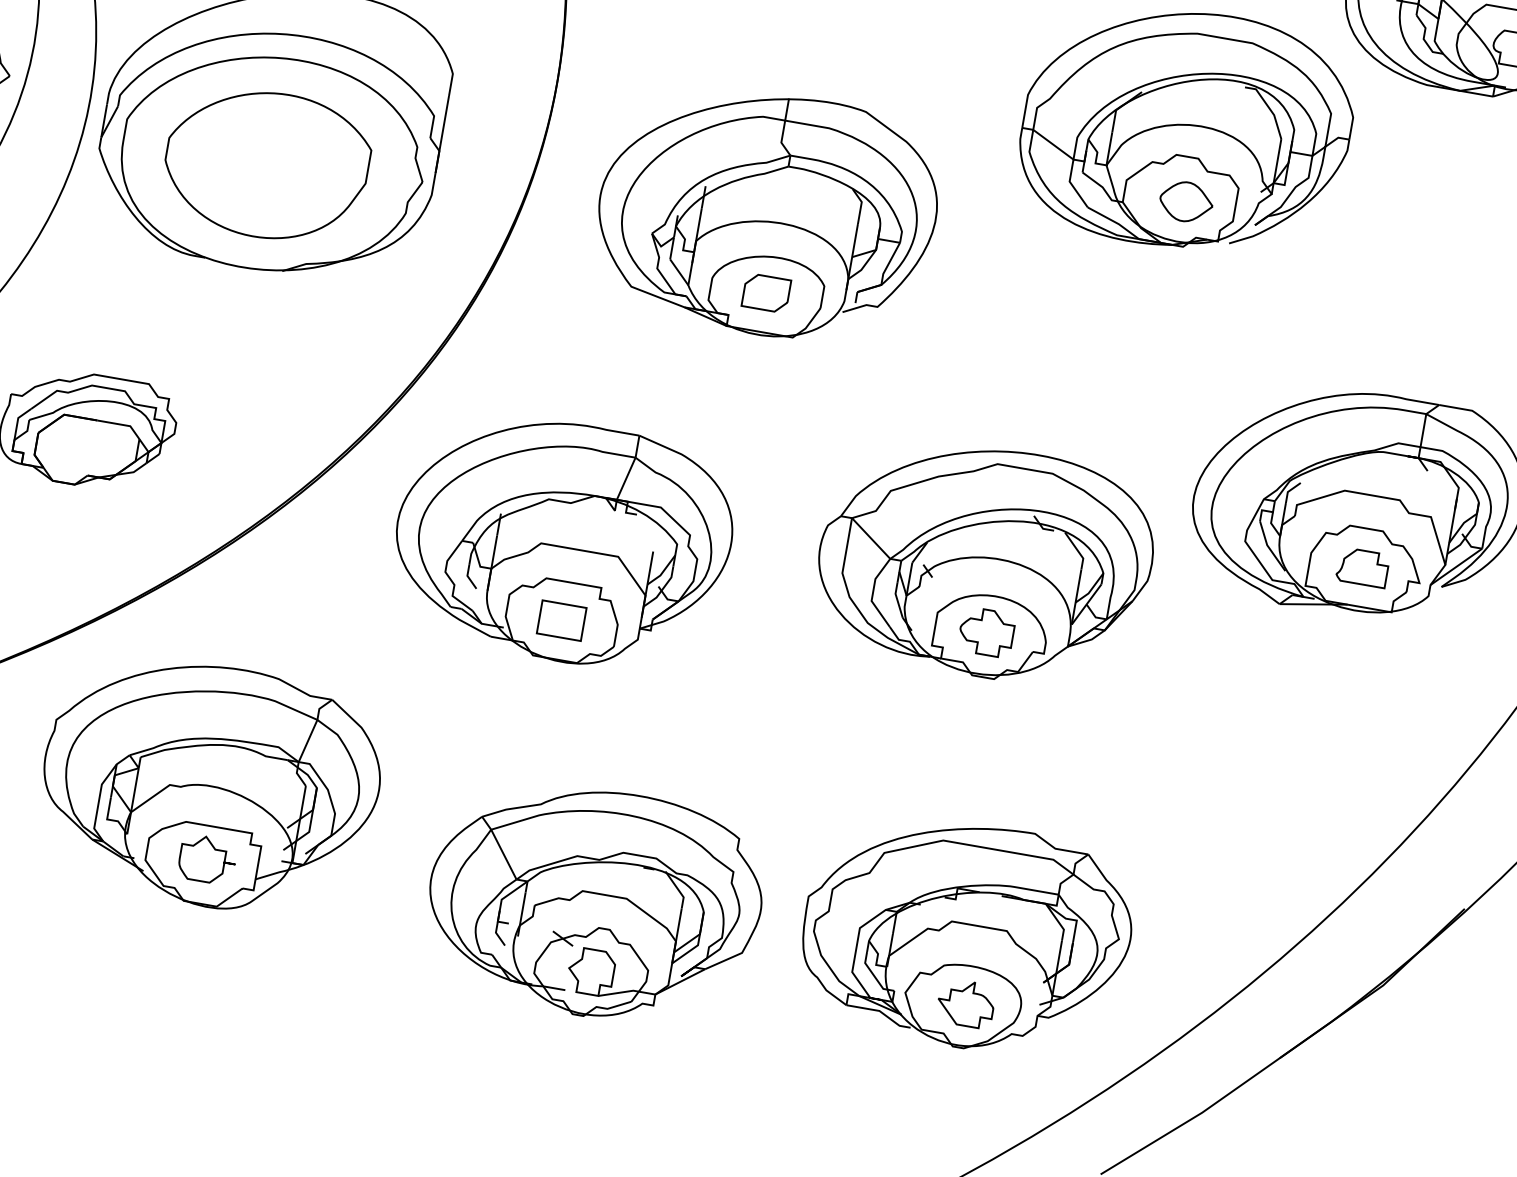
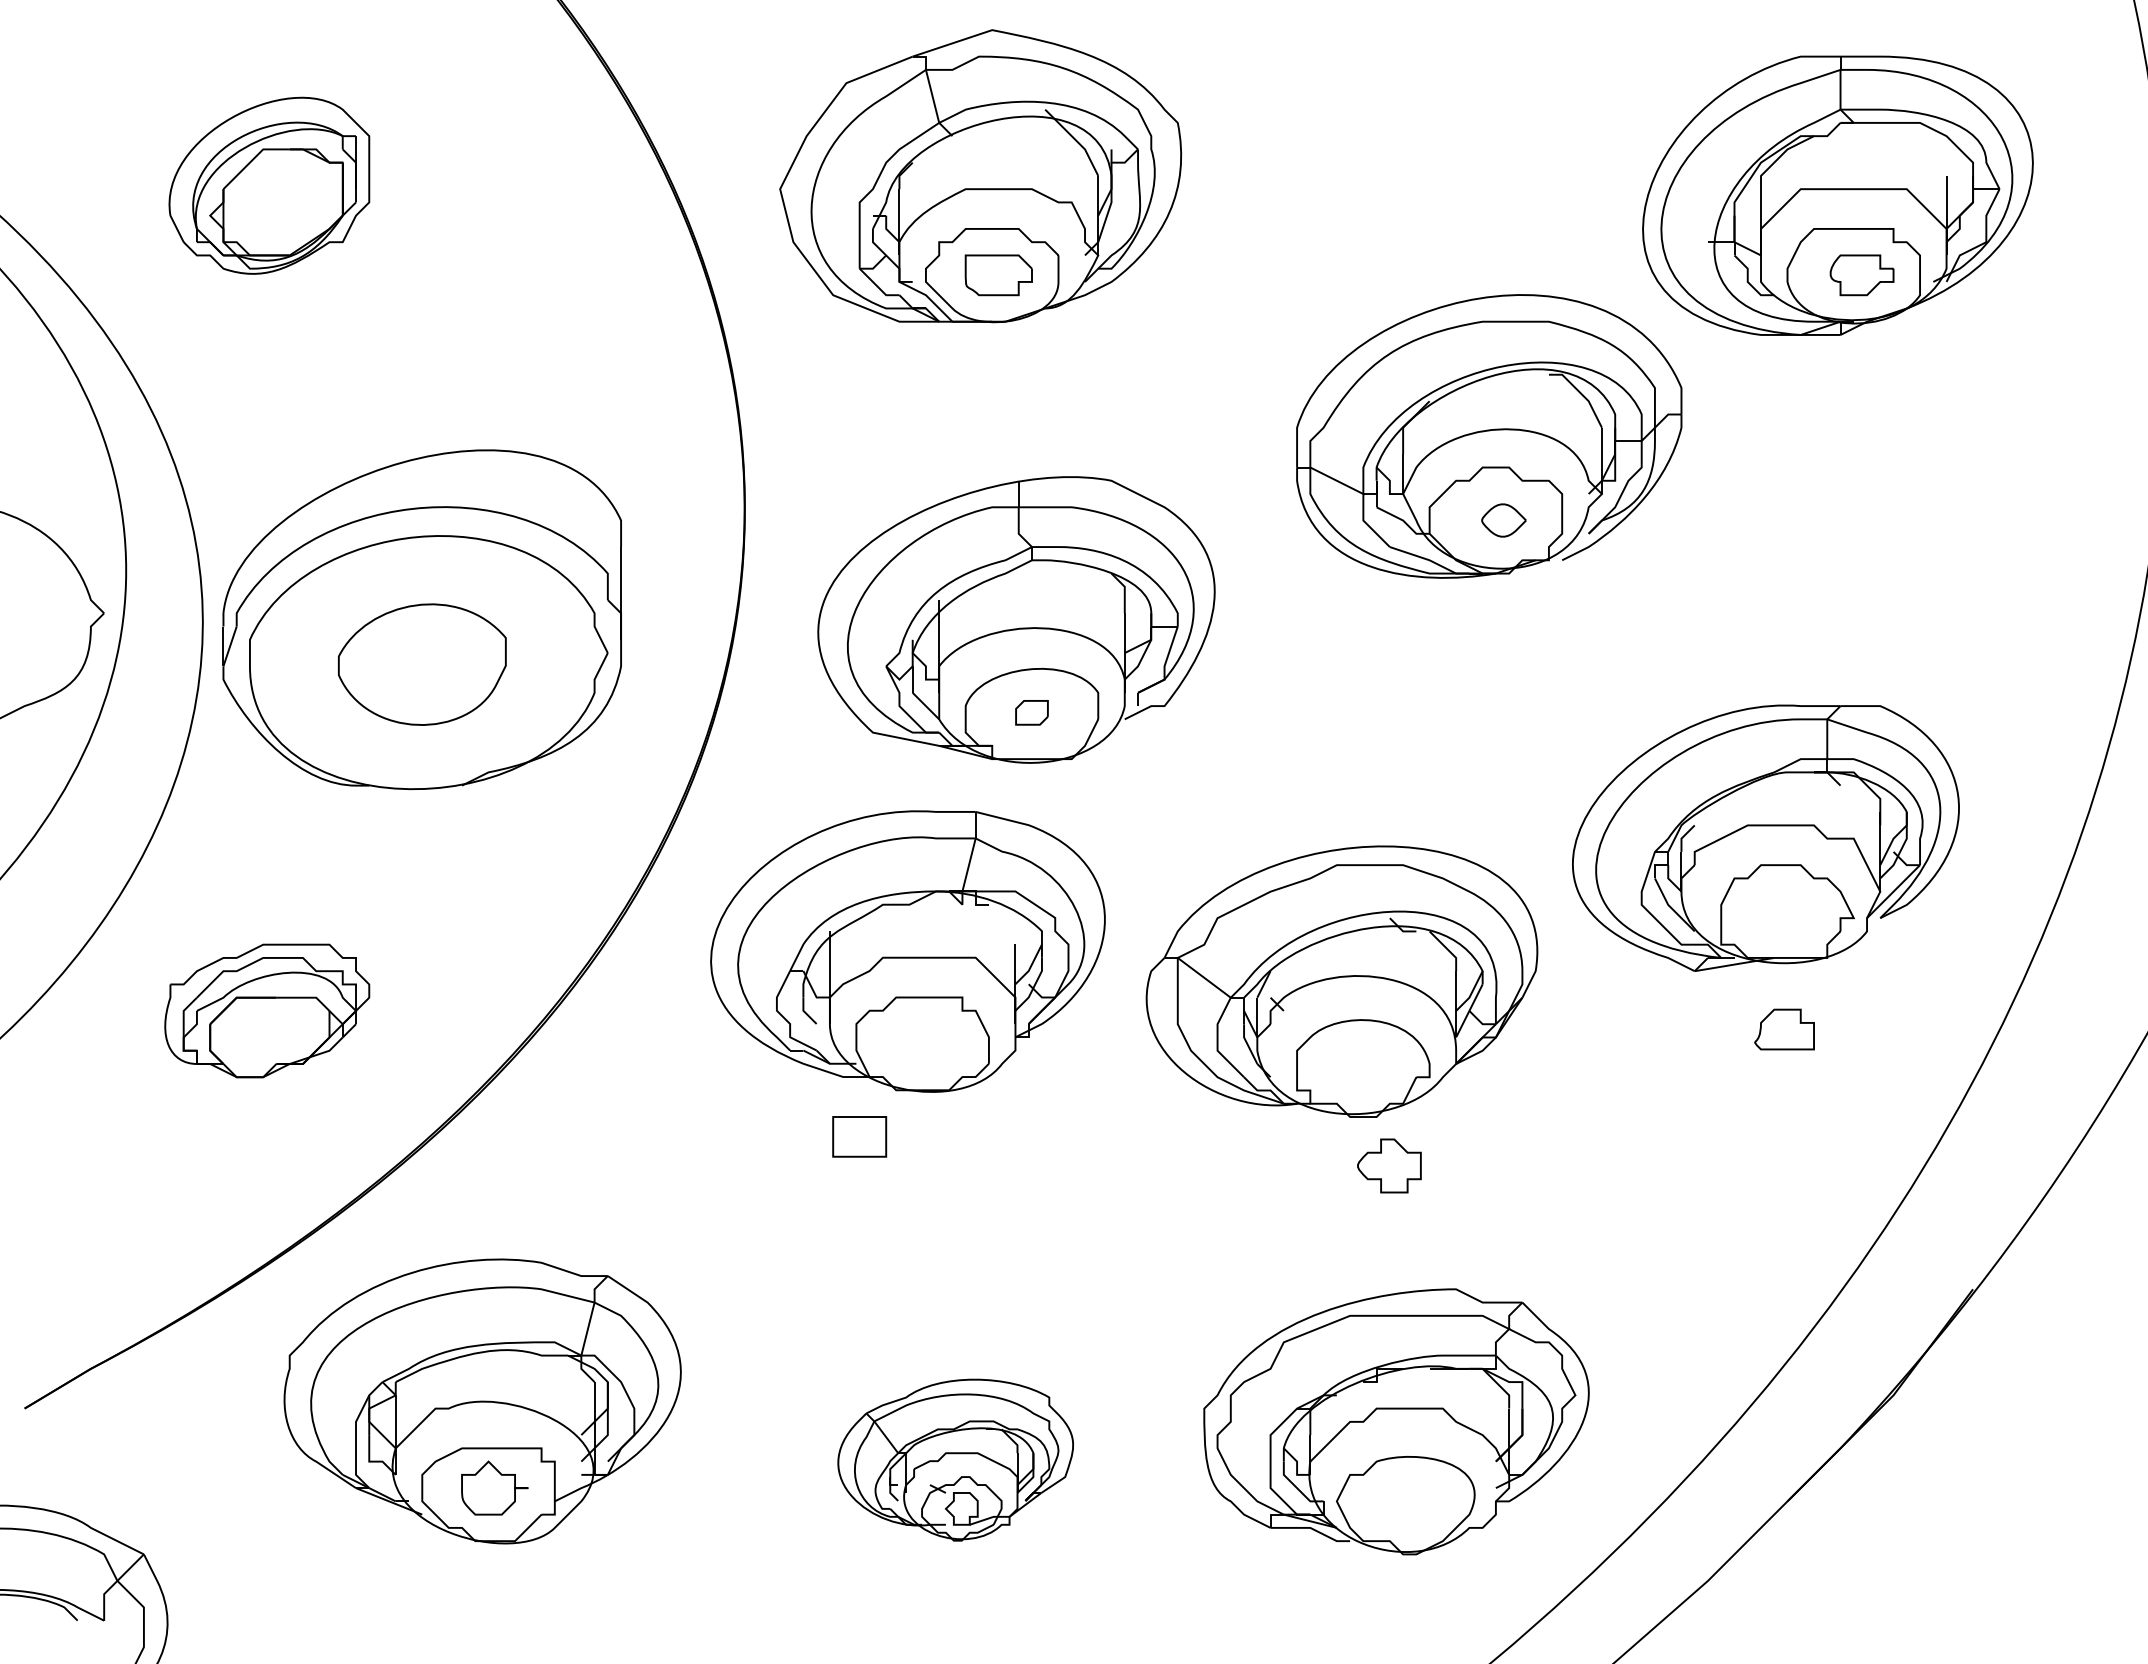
part: (266, 164) -> (422, 664), size x0.7
part: (1186, 201) -> (1503, 520), size x0.7
part: (766, 292) -> (1031, 712), size x0.6
part: (562, 541) -> (907, 951), moved
part: (1362, 567) -> (1784, 1029), moved
part: (986, 632) -> (1389, 1165), moved
part: (594, 903) -> (955, 1460), size x0.6
part: (965, 1003) -> (1409, 1501), removed

